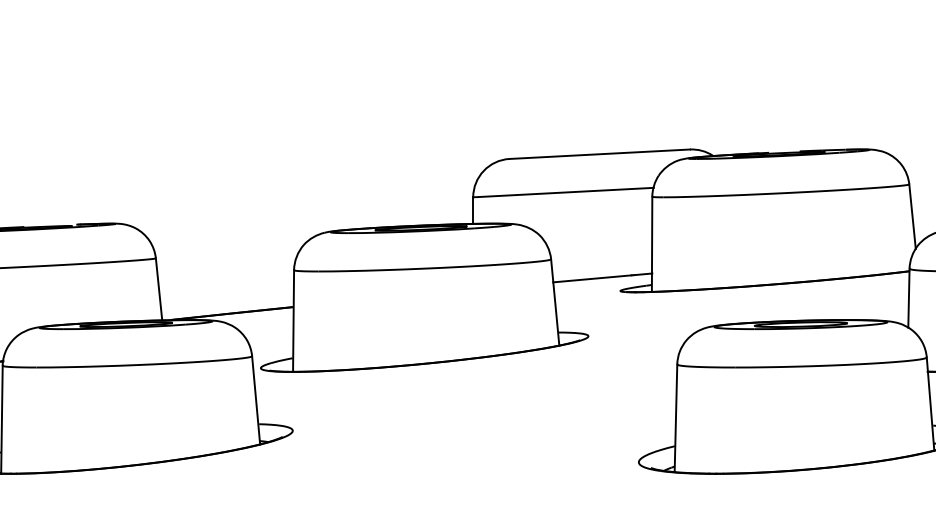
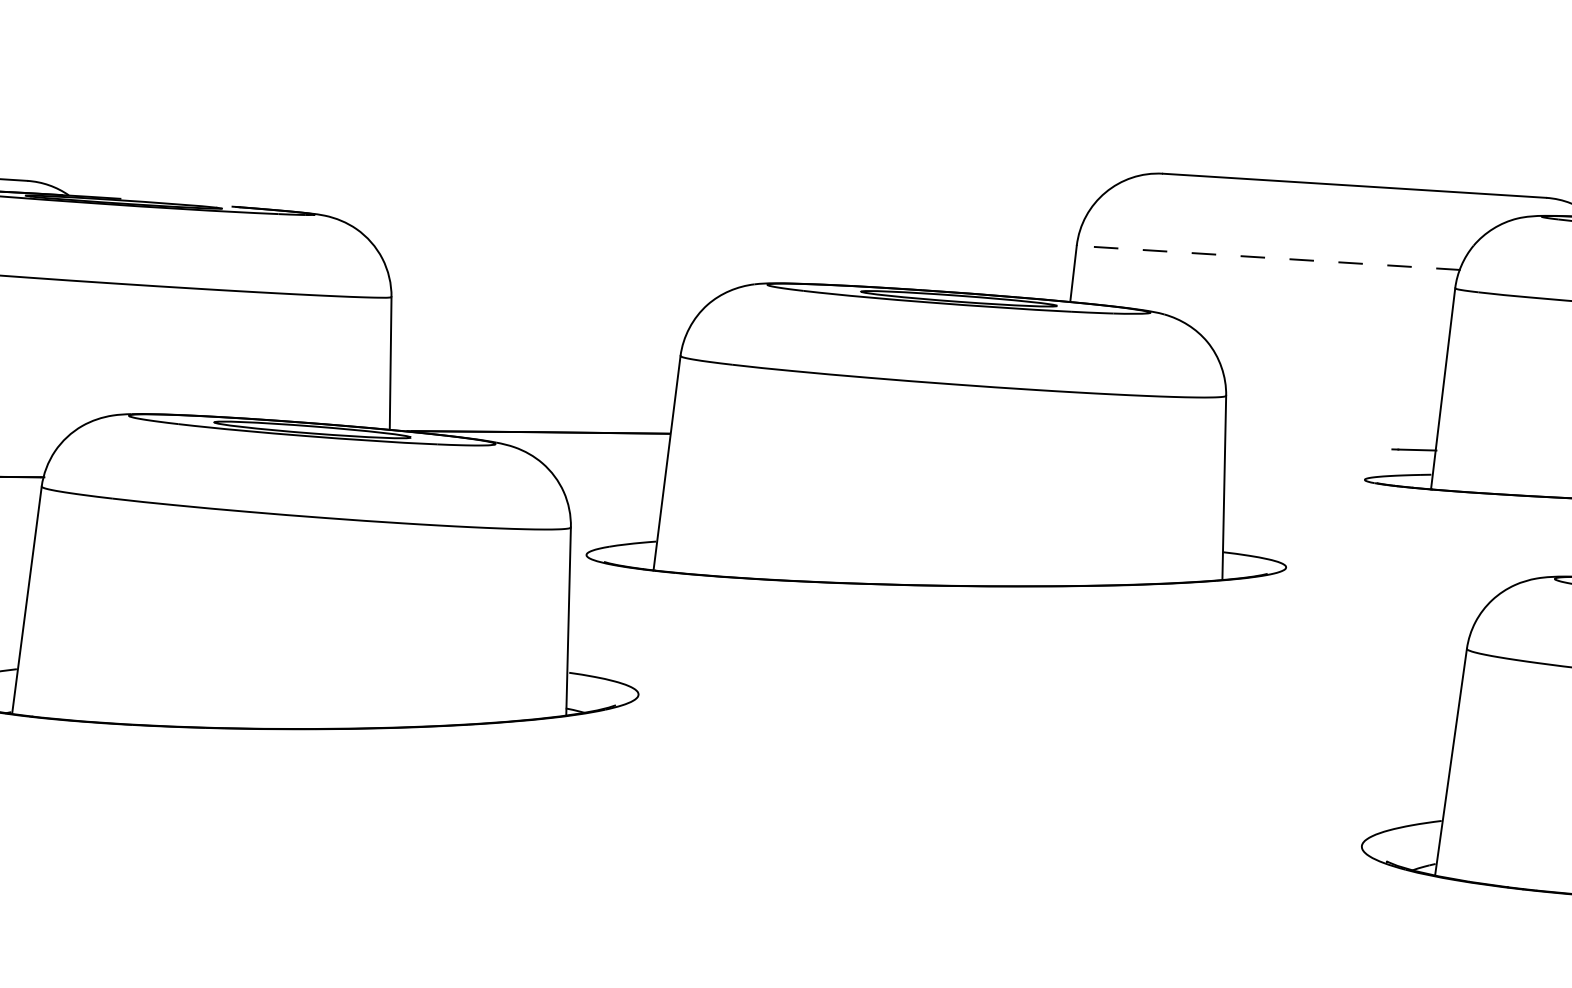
line: (563, 192) -> (1268, 257), solid -> dashed
line: (592, 278) -> (1308, 446), removed

